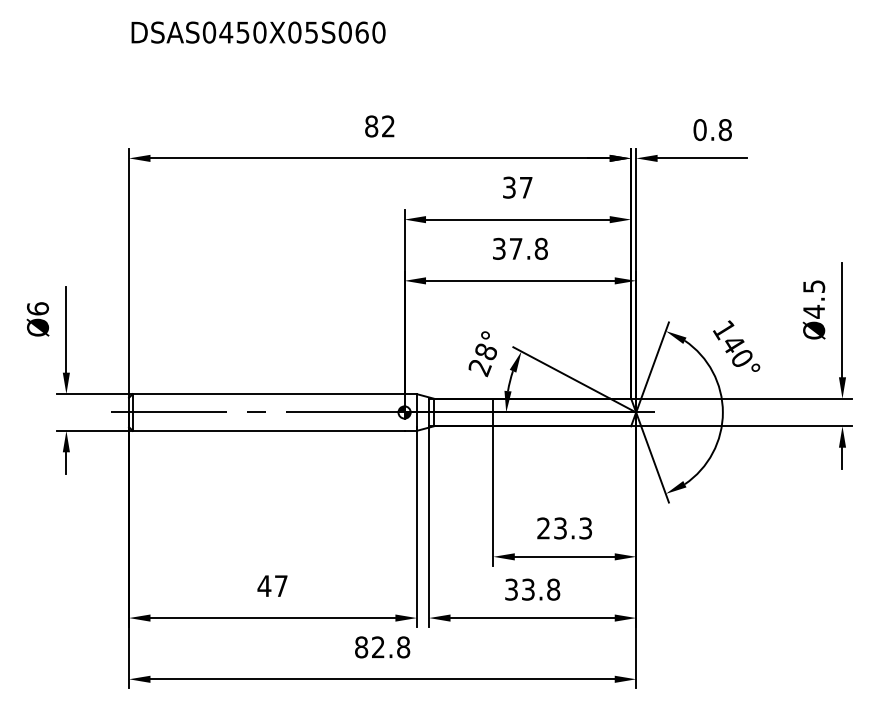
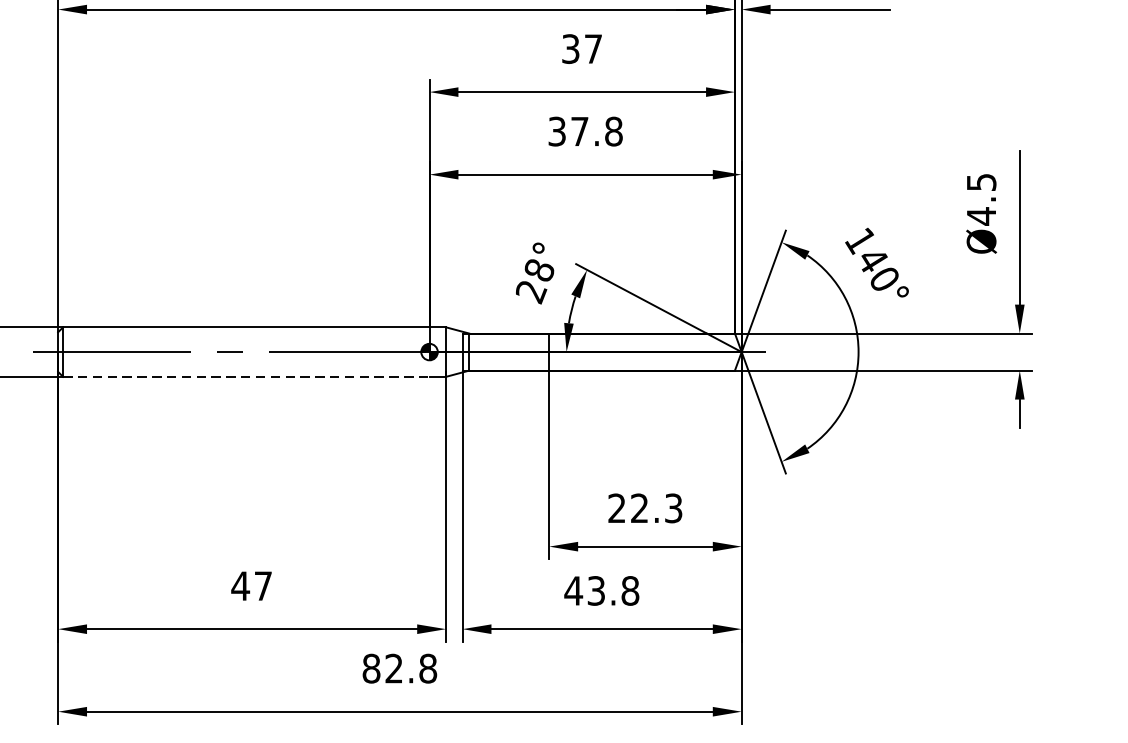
line: (268, 430) -> (246, 376), solid -> dashed
text: (560, 528) -> (639, 508), 23.3 -> 22.3
text: (511, 589) -> (573, 590), 33.8 -> 43.8

